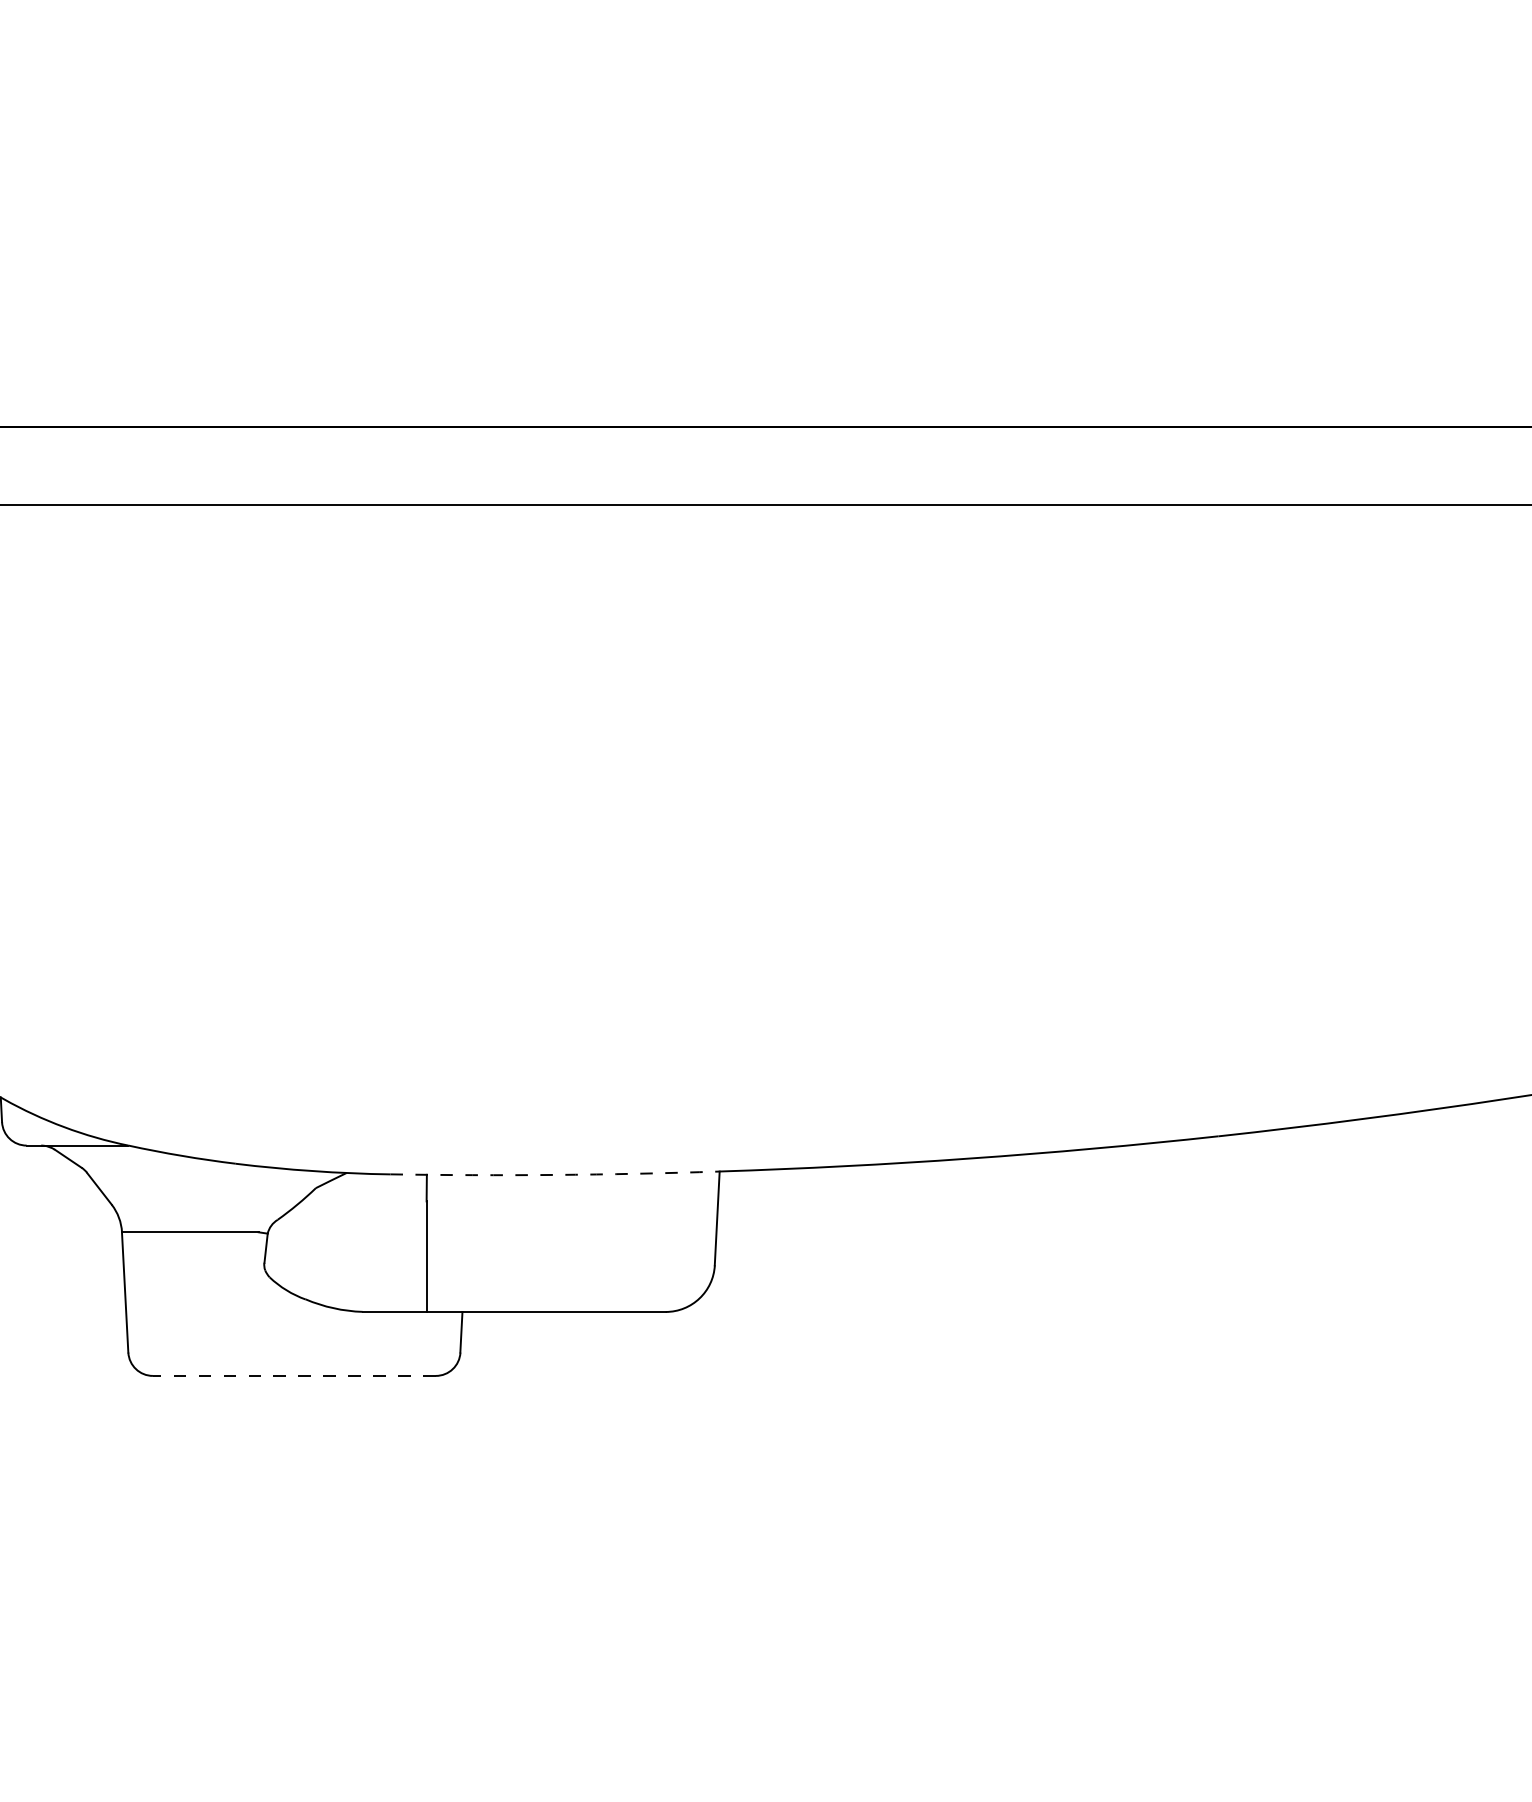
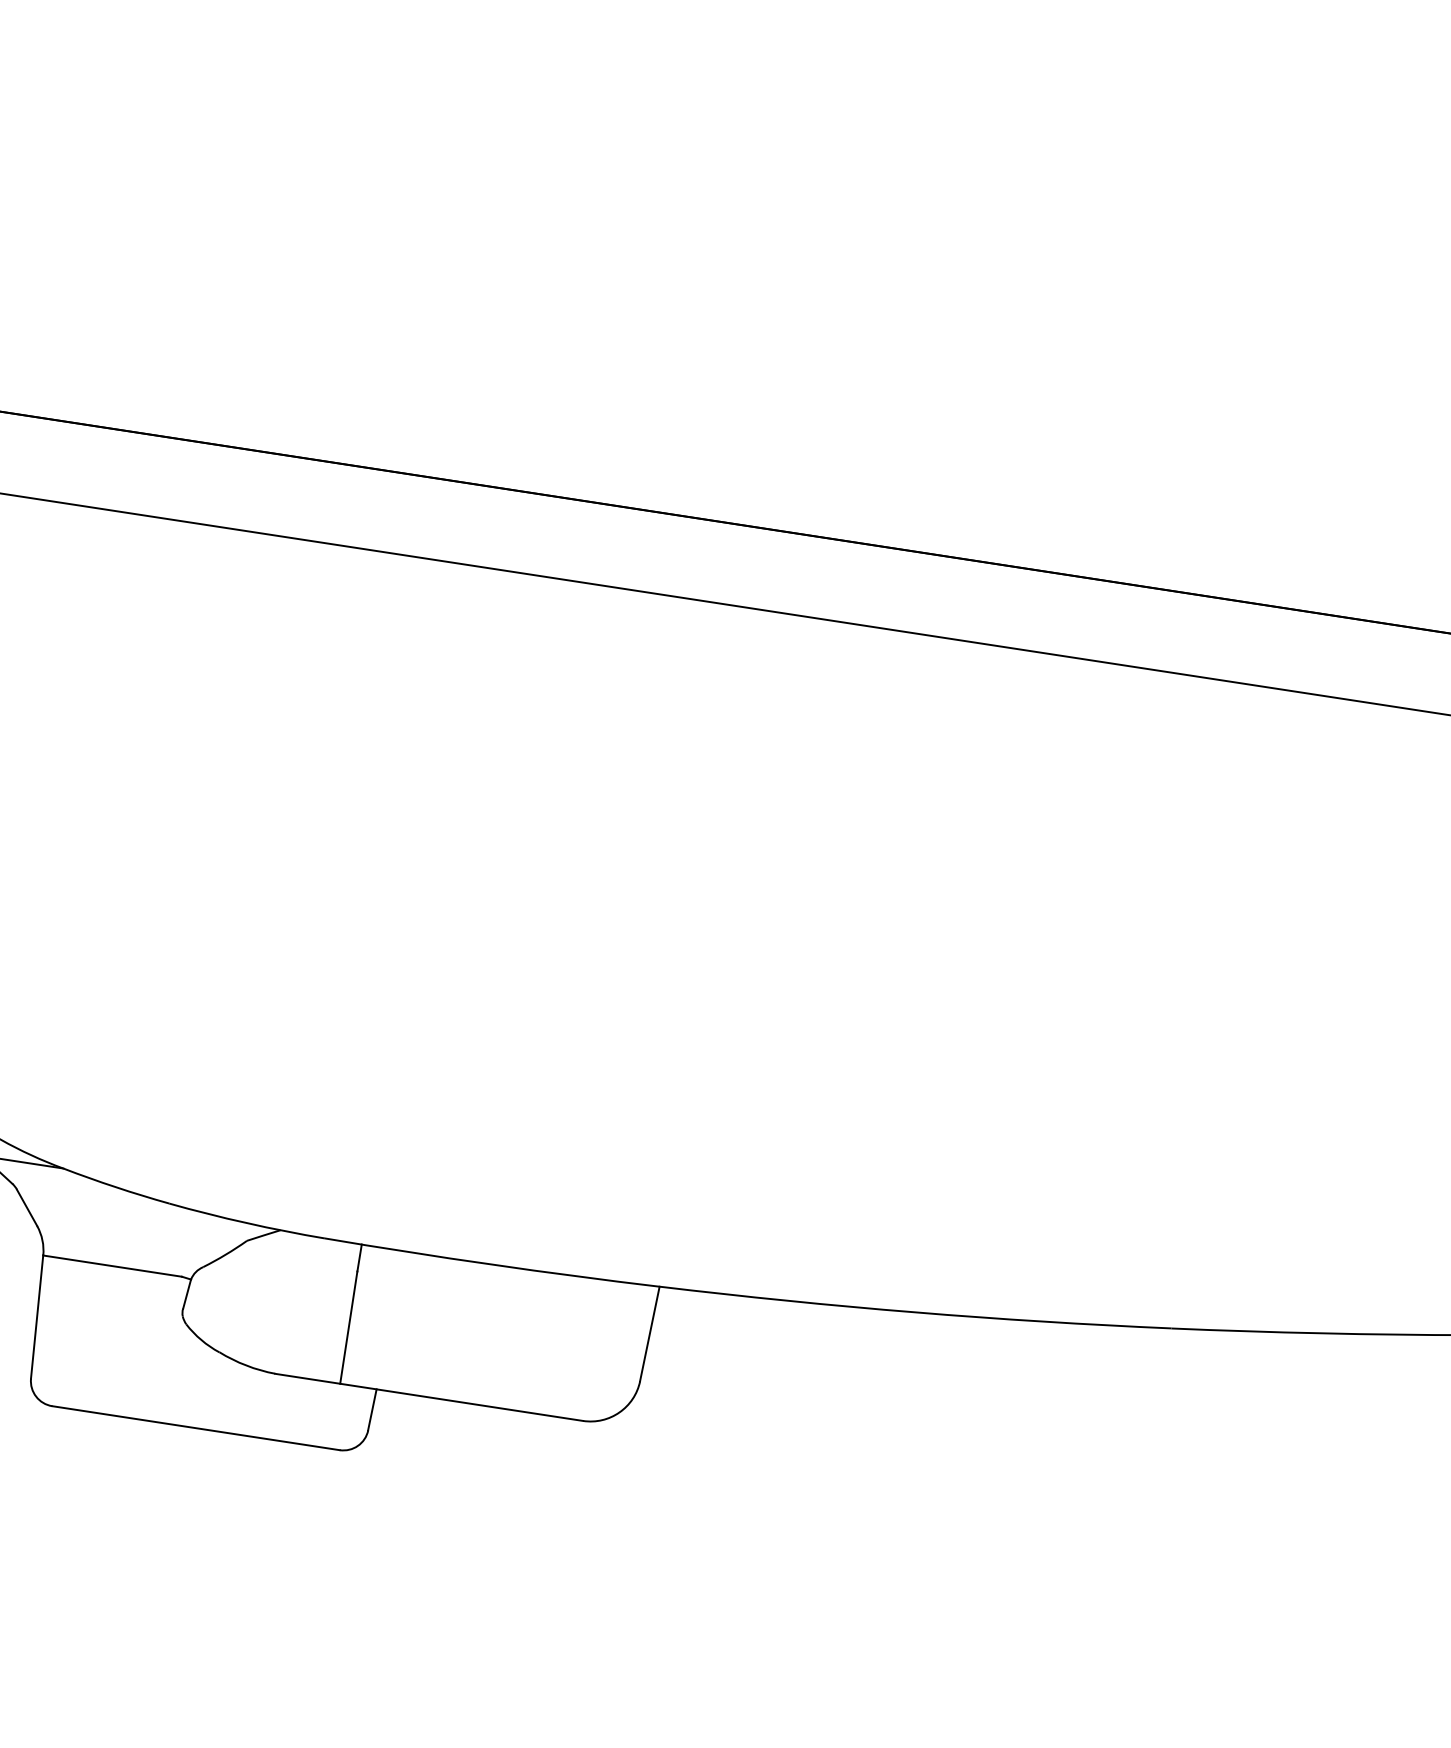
arc: (555, 1174) -> (492, 1264), dashed -> solid
line: (293, 1375) -> (195, 1427), dashed -> solid

